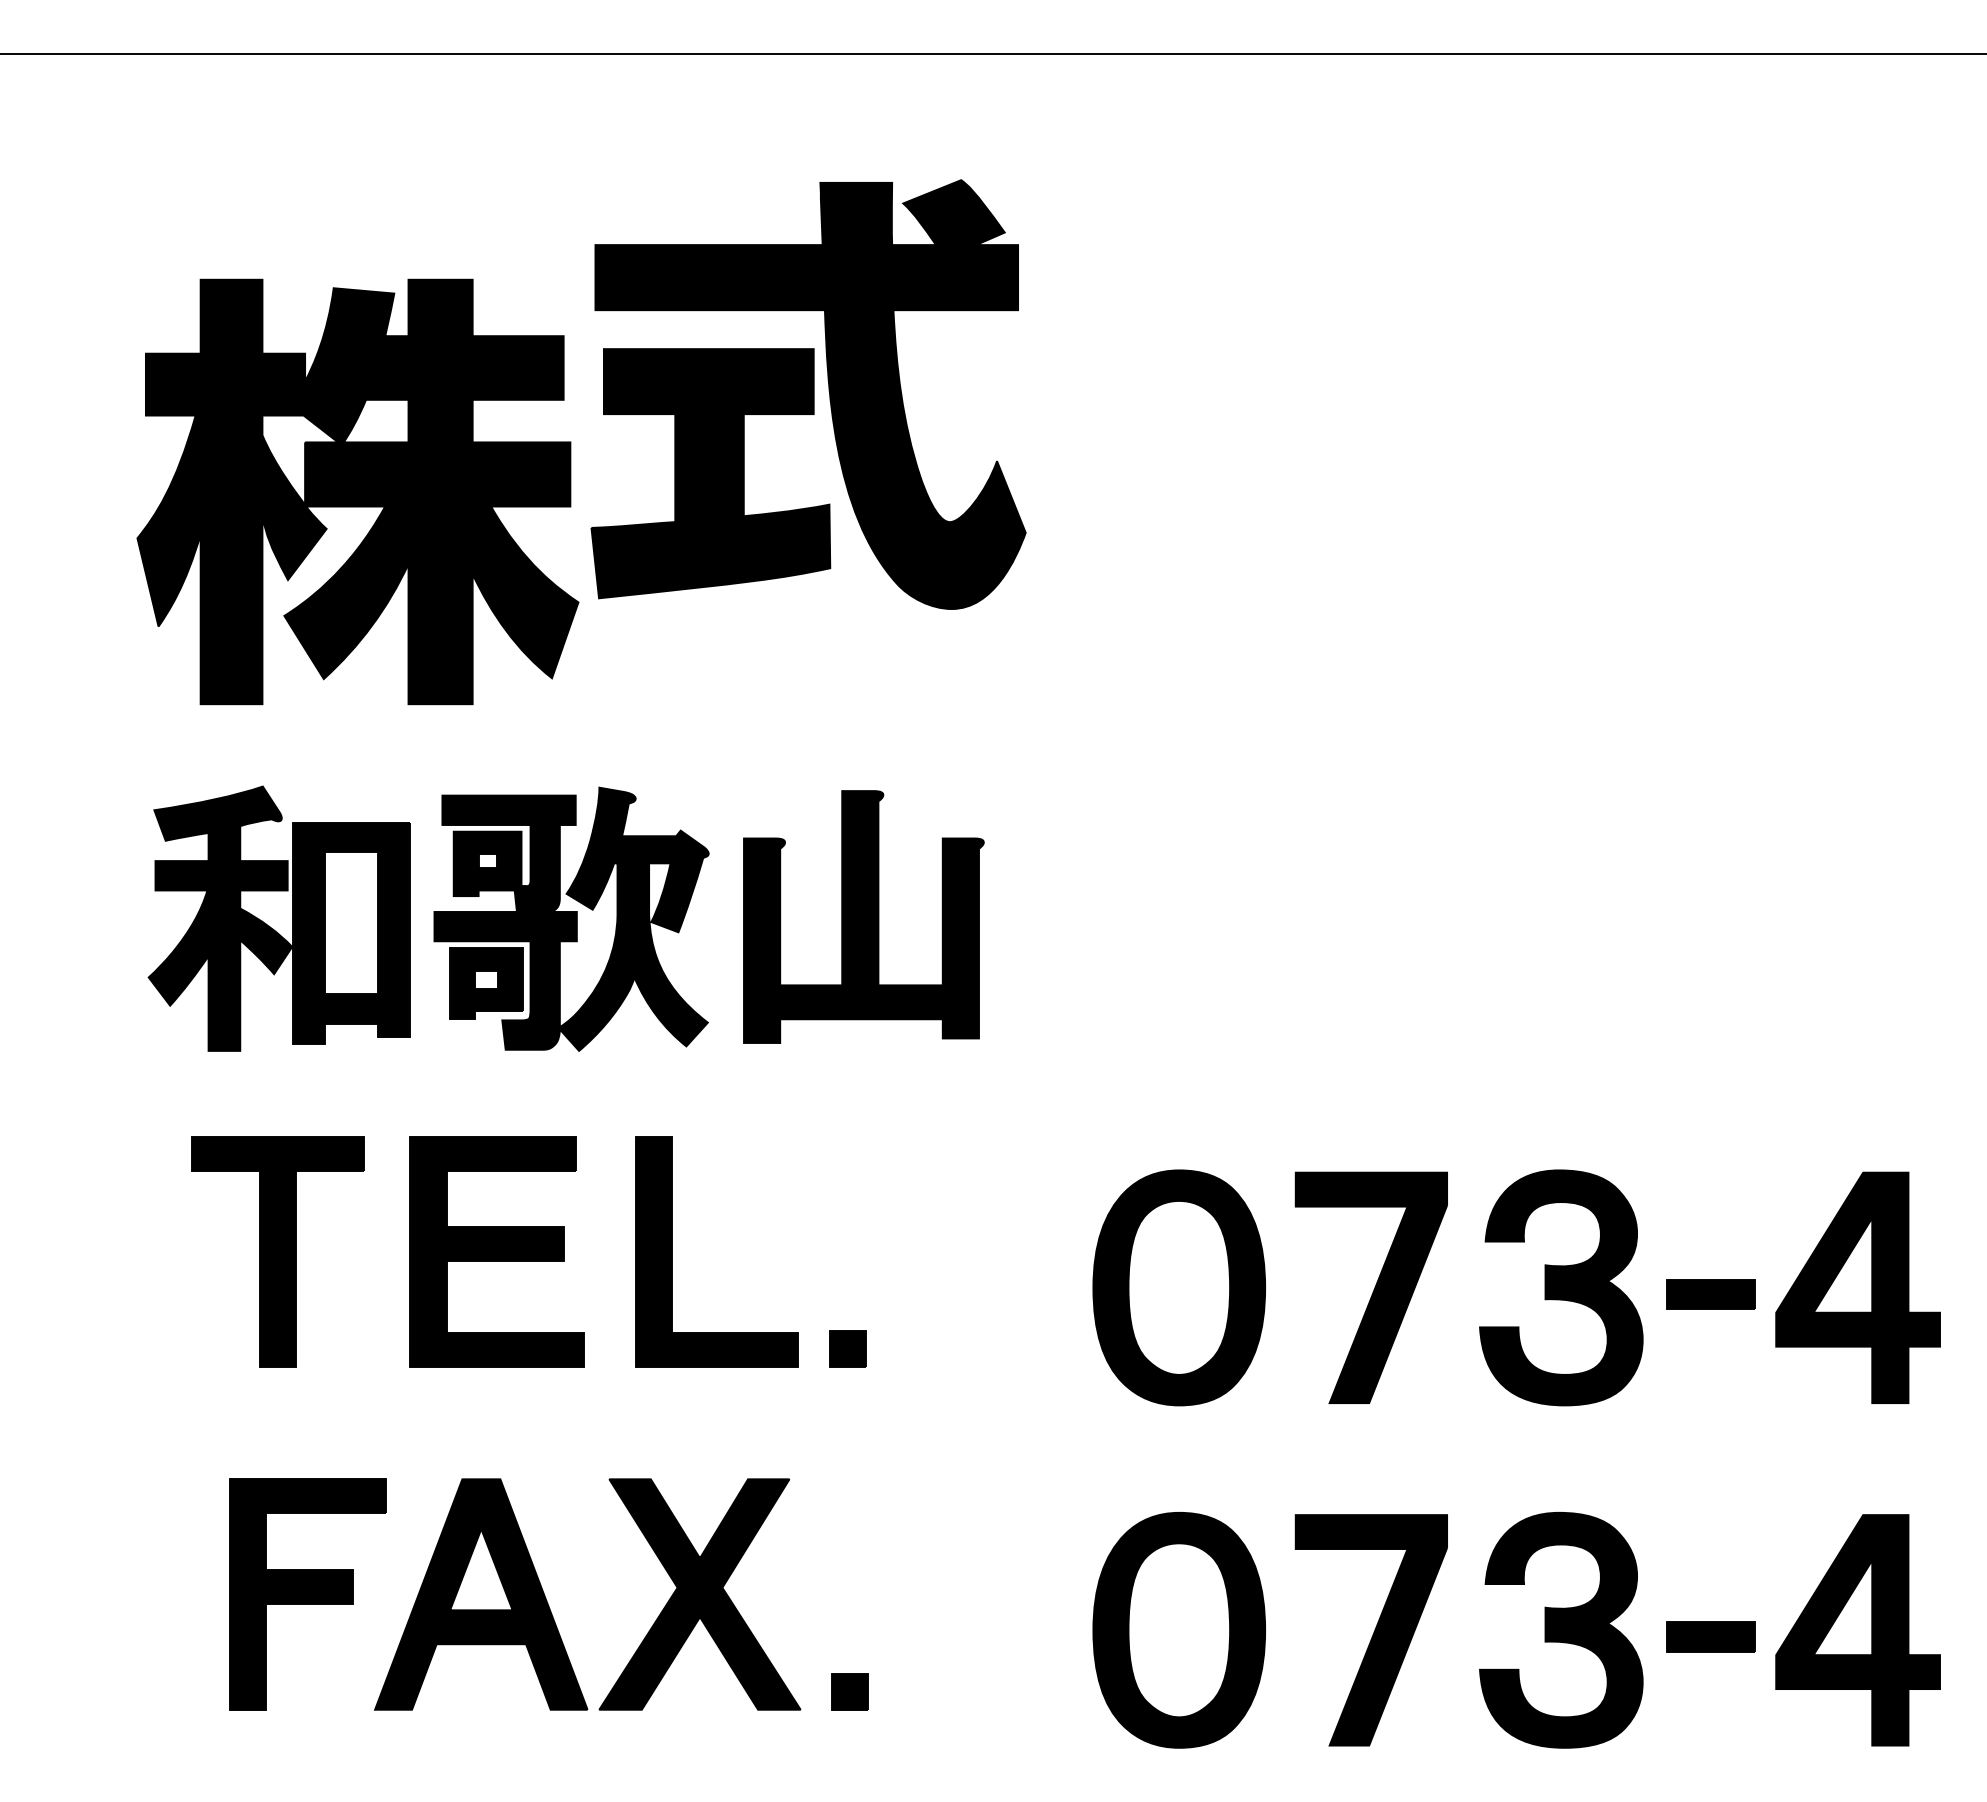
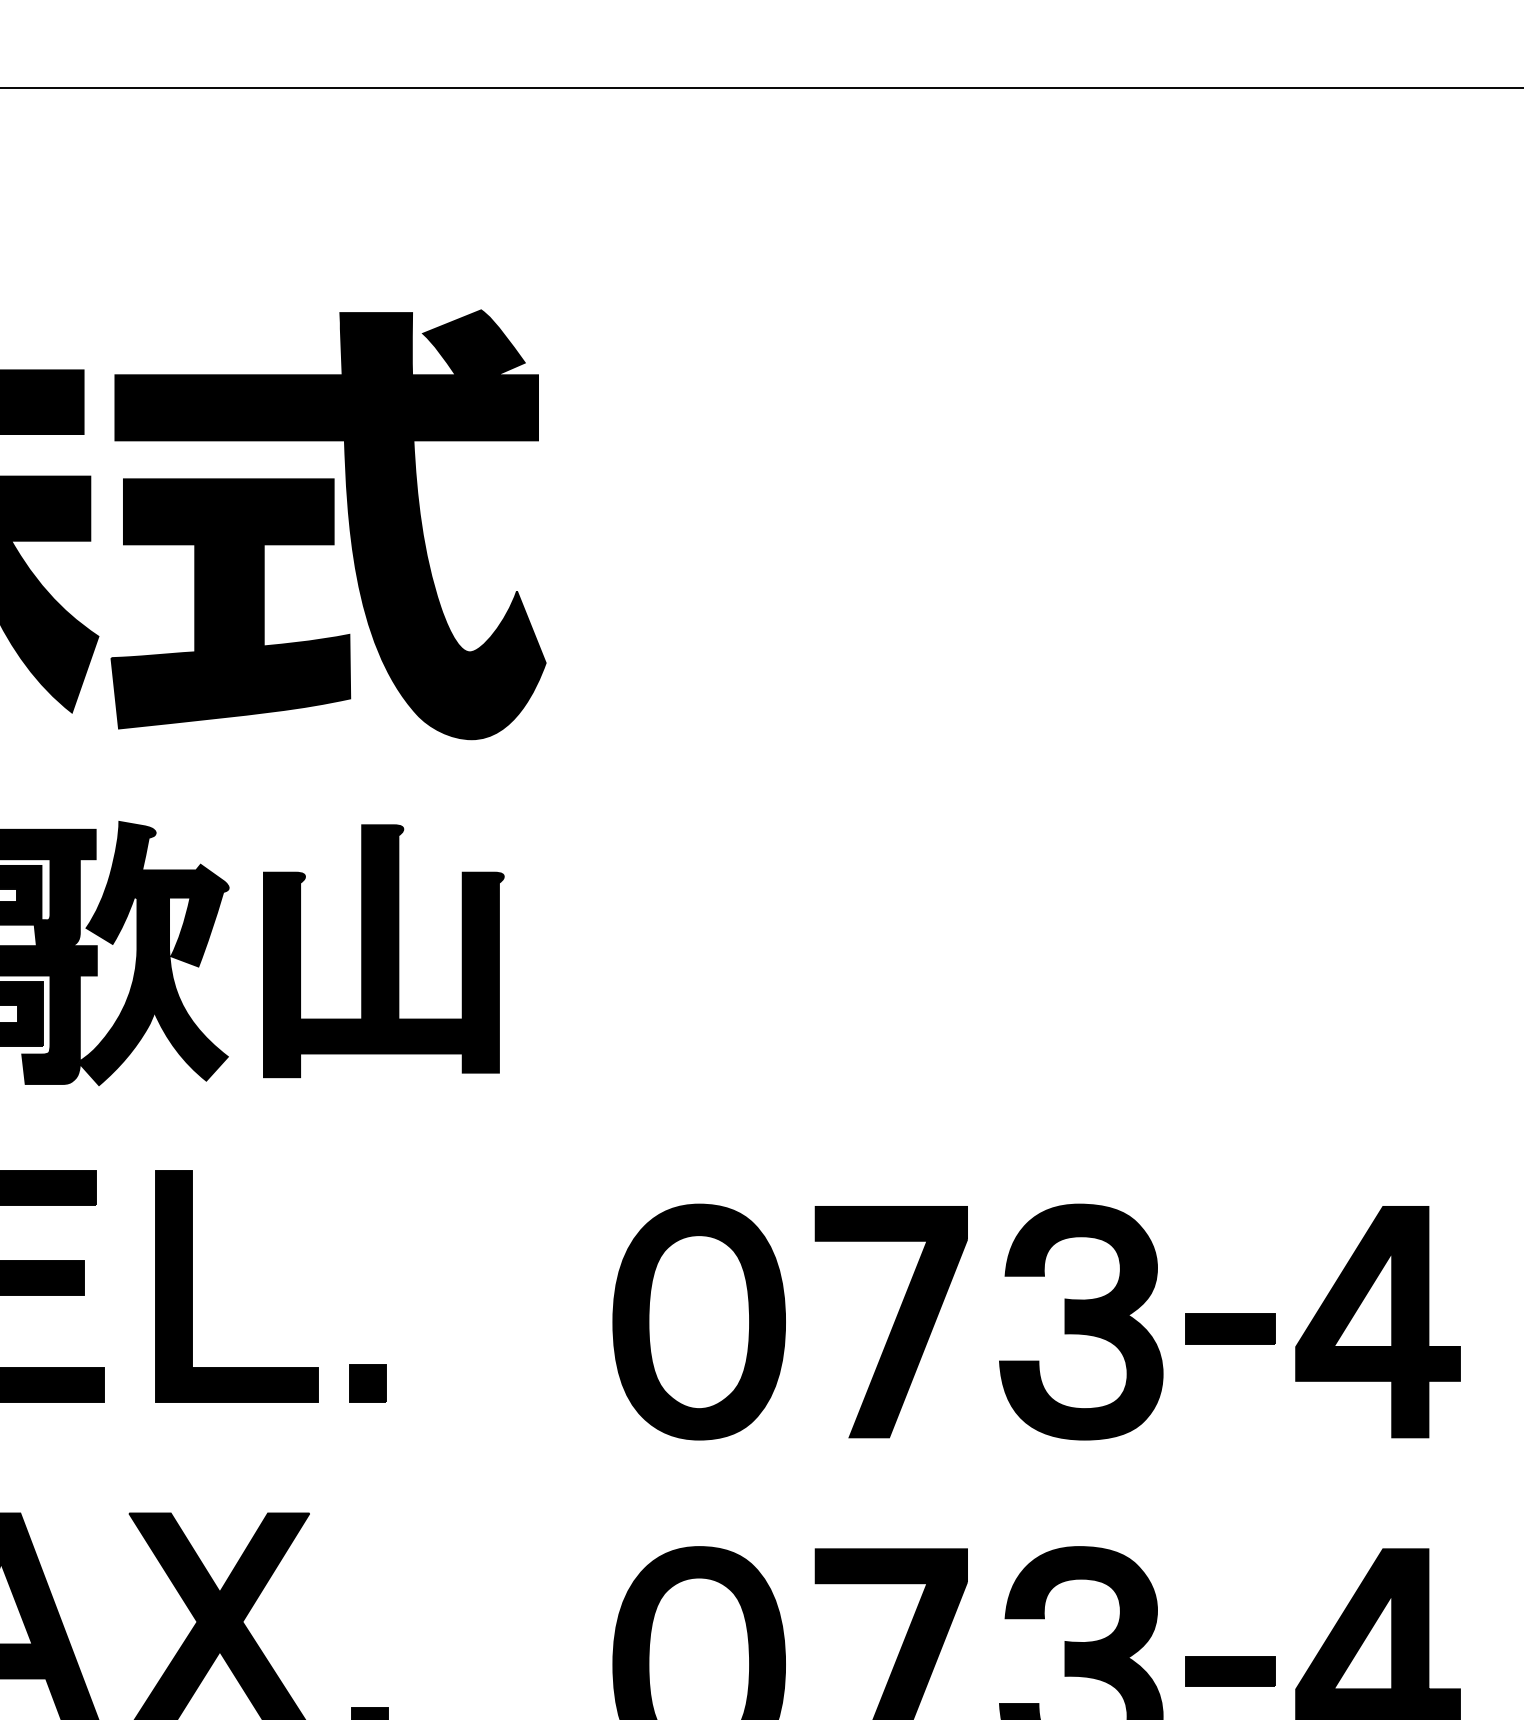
part: (808, 394) -> (328, 524), moved

